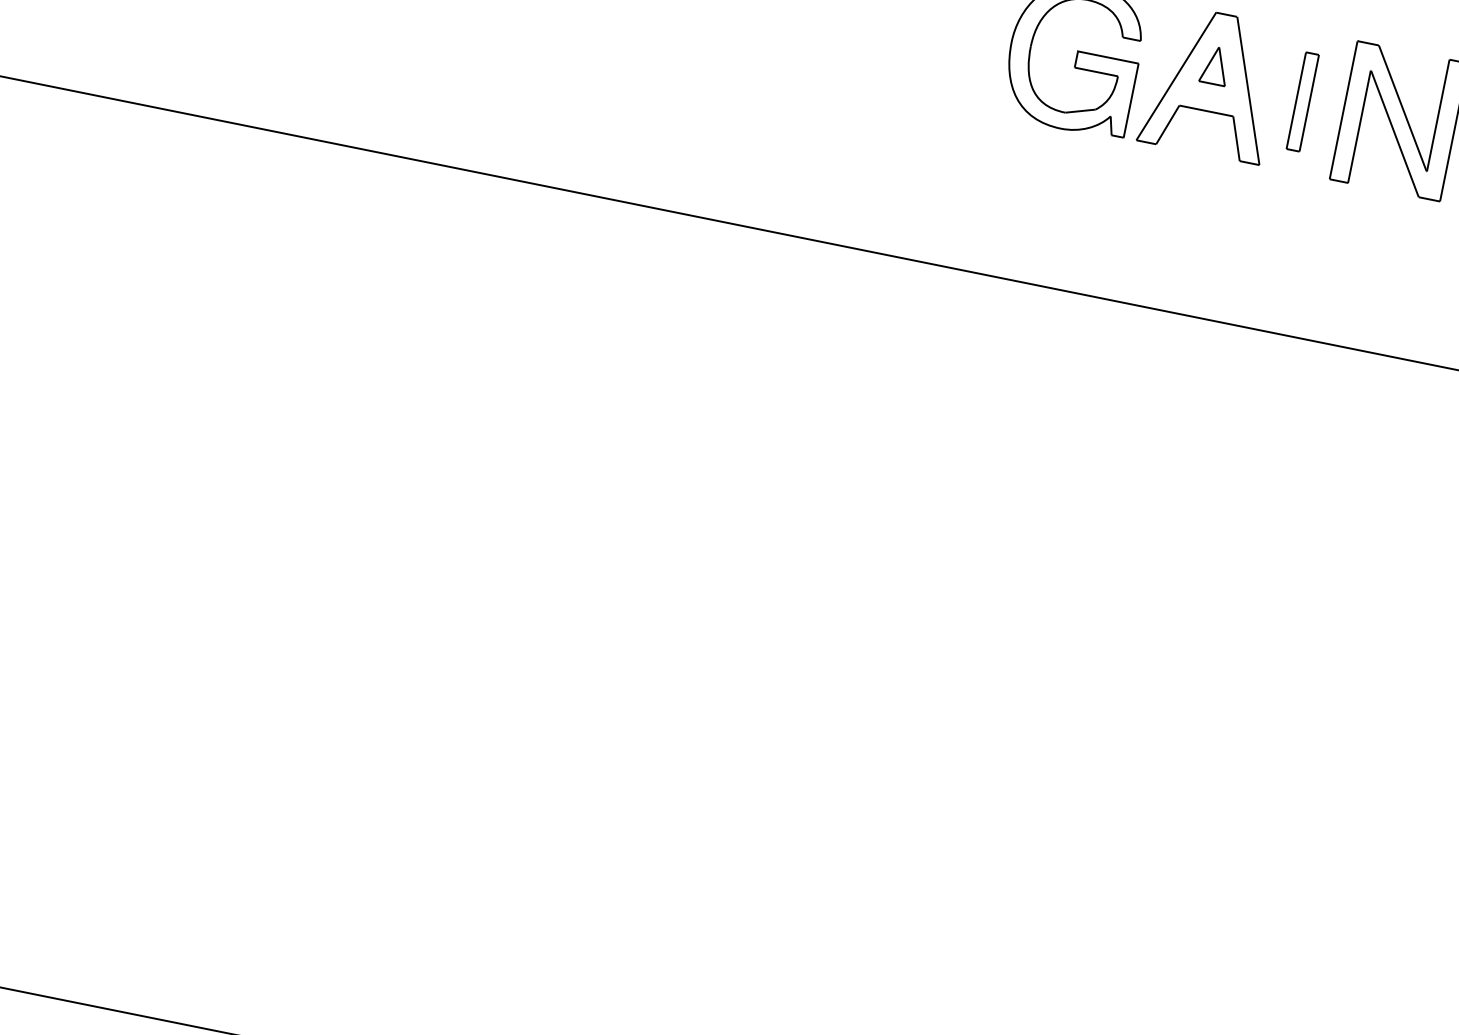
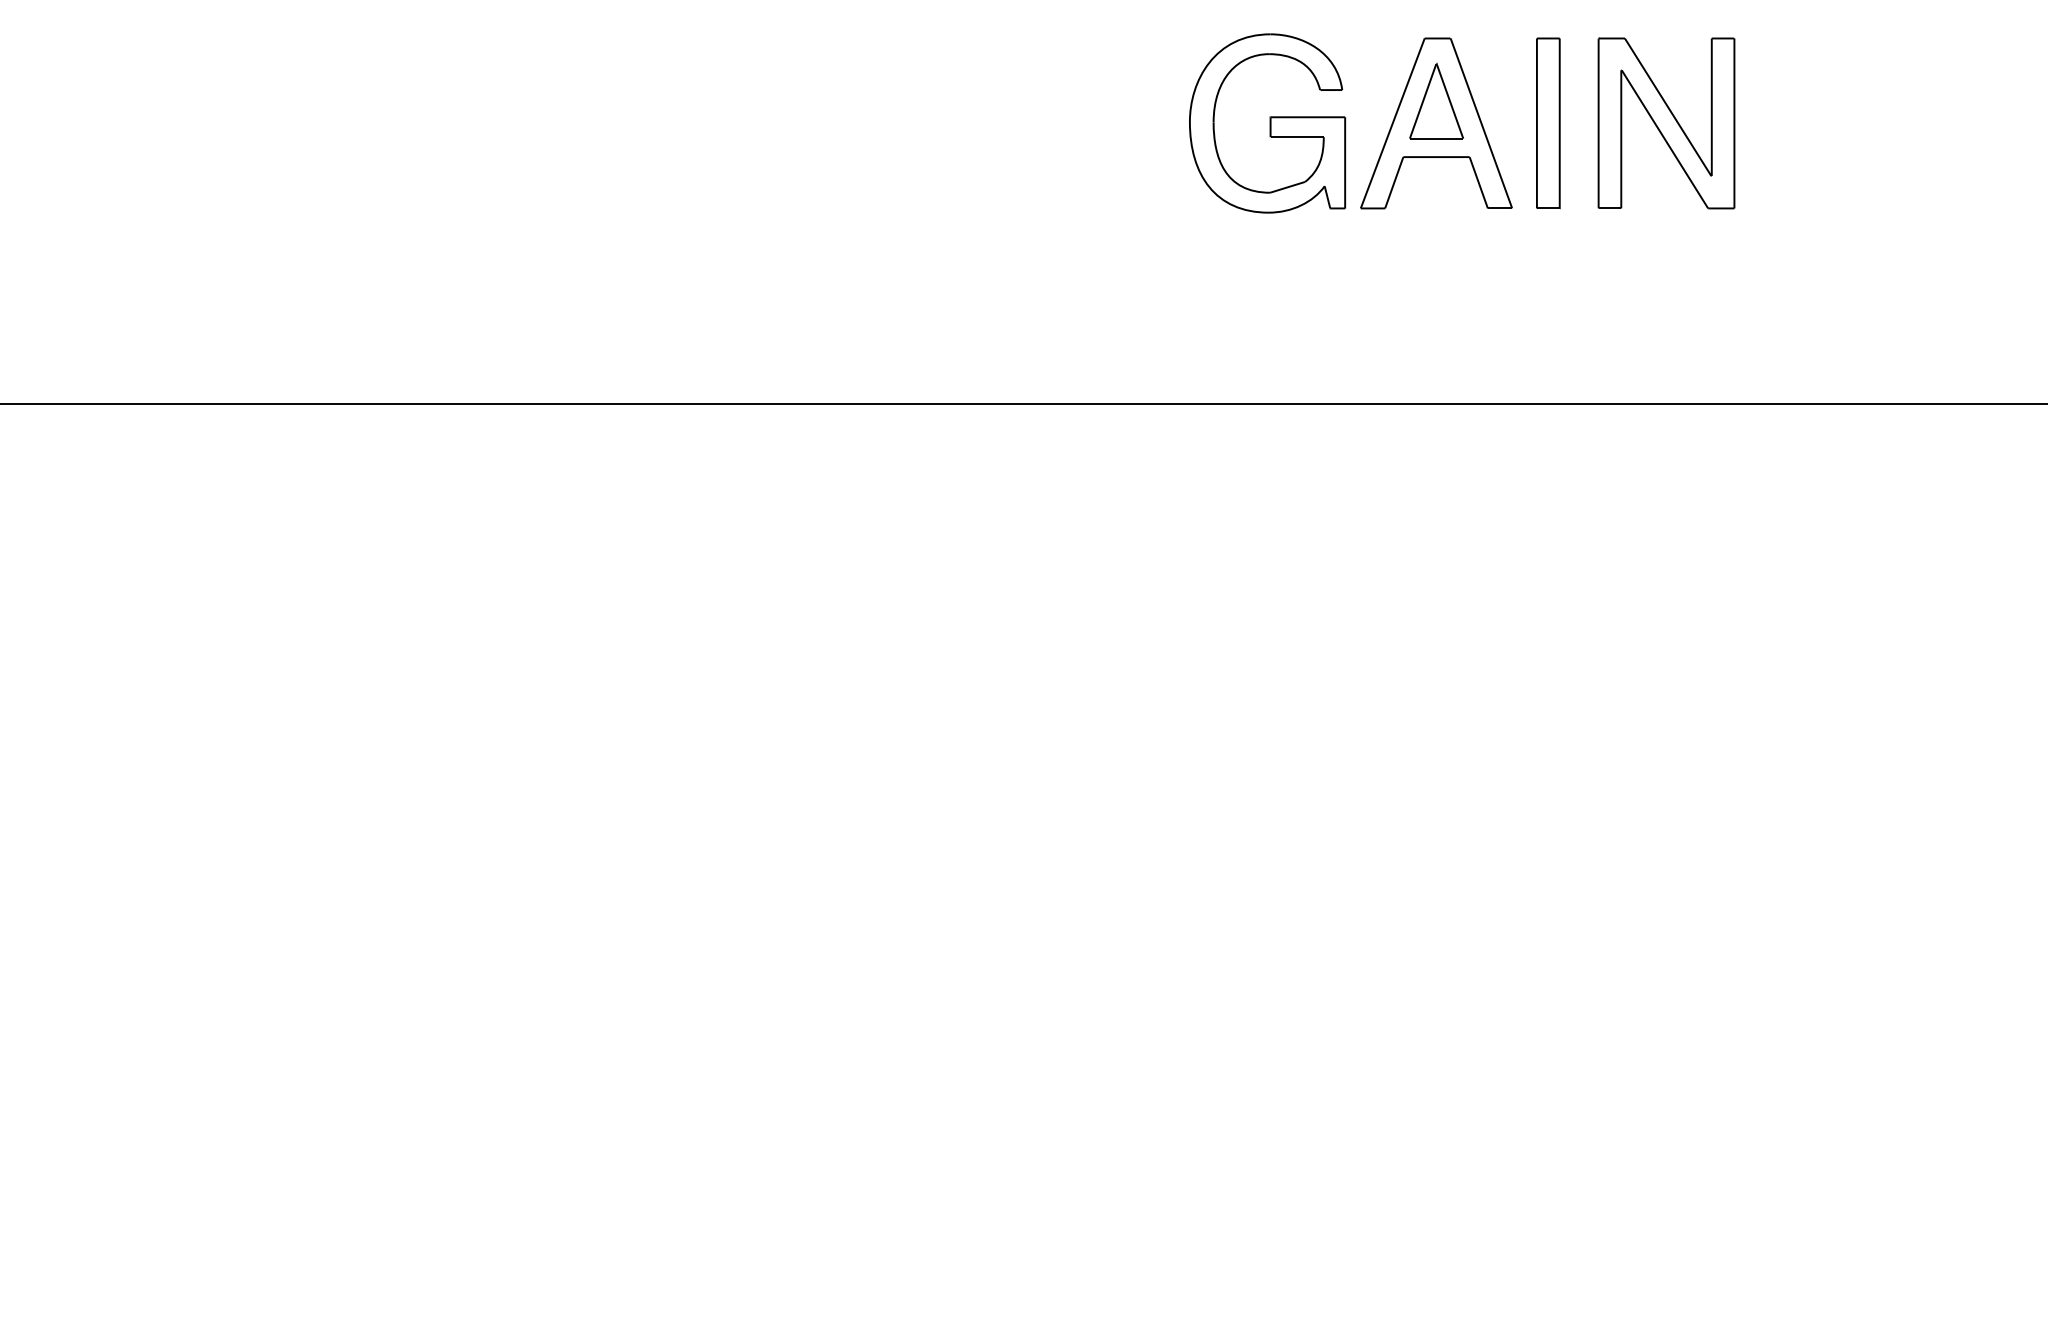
part: (1215, 64) -> (1436, 100), size x1.67
part: (1302, 102) -> (1548, 123), size x1.43

